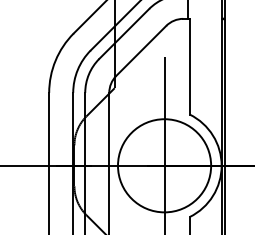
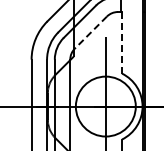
line: (140, 50) -> (90, 32), solid -> dashed
line: (190, 66) -> (122, 42), solid -> dashed

